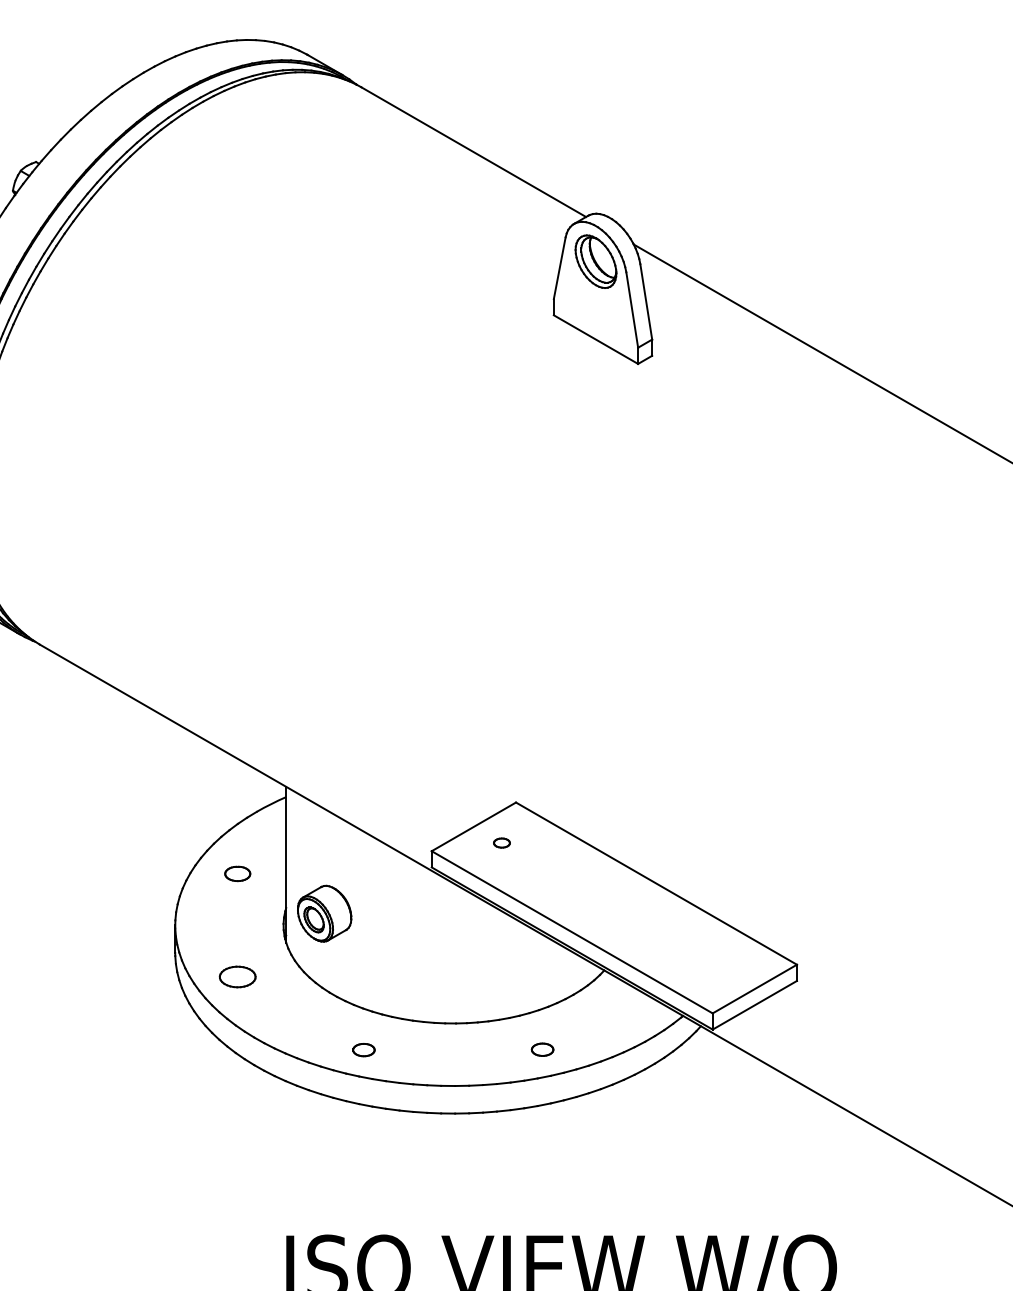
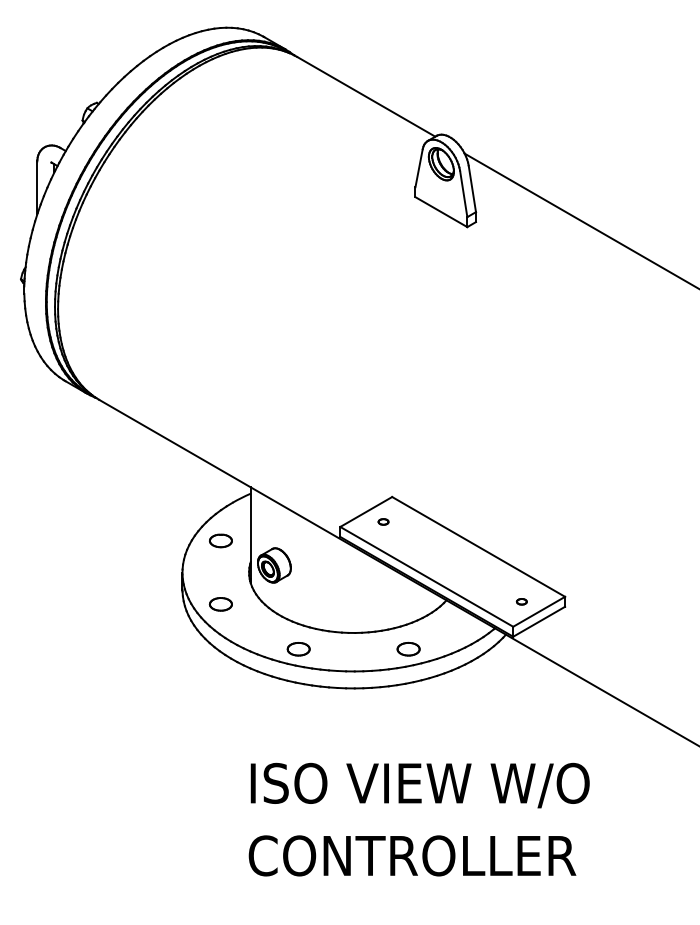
part: (237, 873) -> (220, 540), size x1.43
part: (726, 972) -> (521, 601), added
part: (542, 1048) -> (408, 648), size x1.67
part: (363, 1050) -> (298, 649), size x1.67

